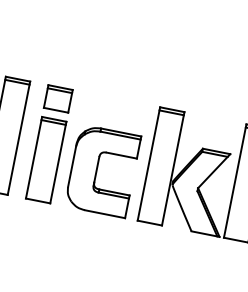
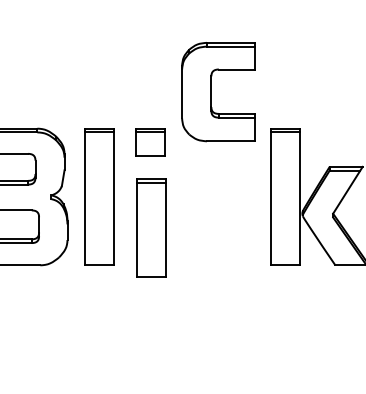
part: (46, 159) -> (151, 227), moved
part: (96, 170) -> (211, 92), moved

